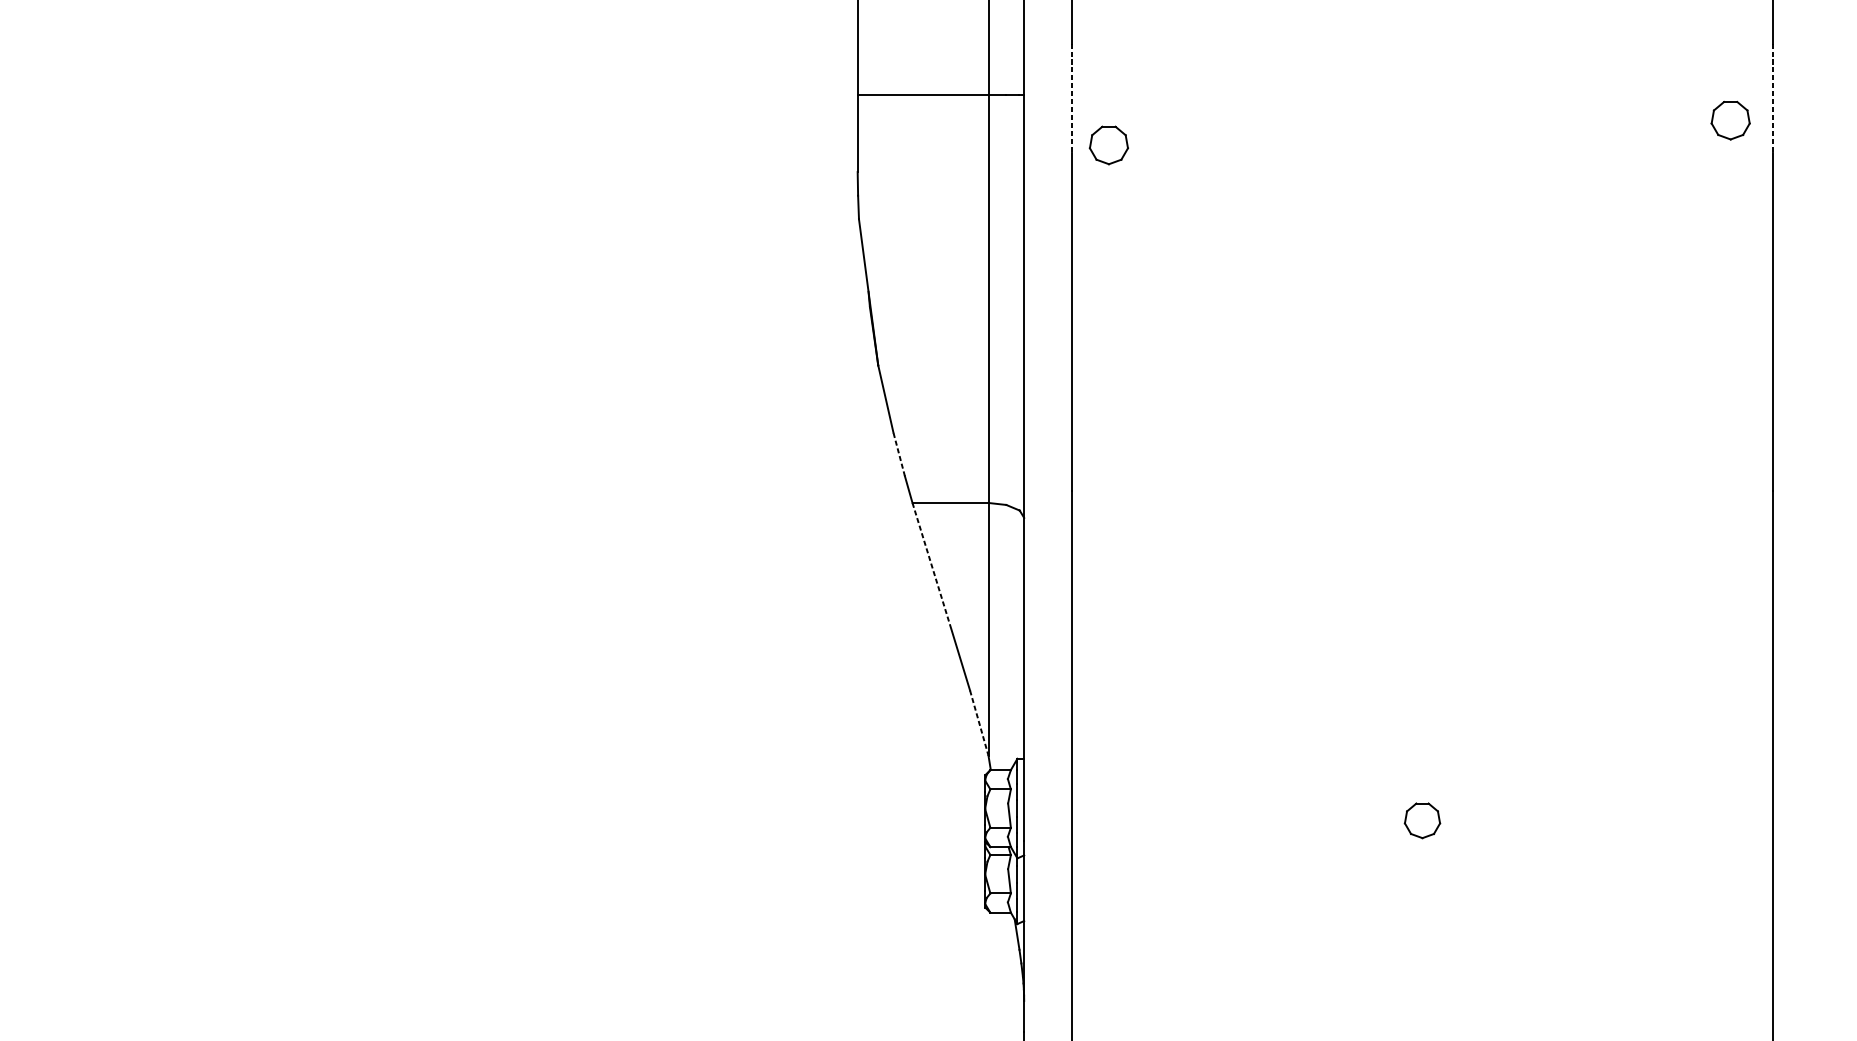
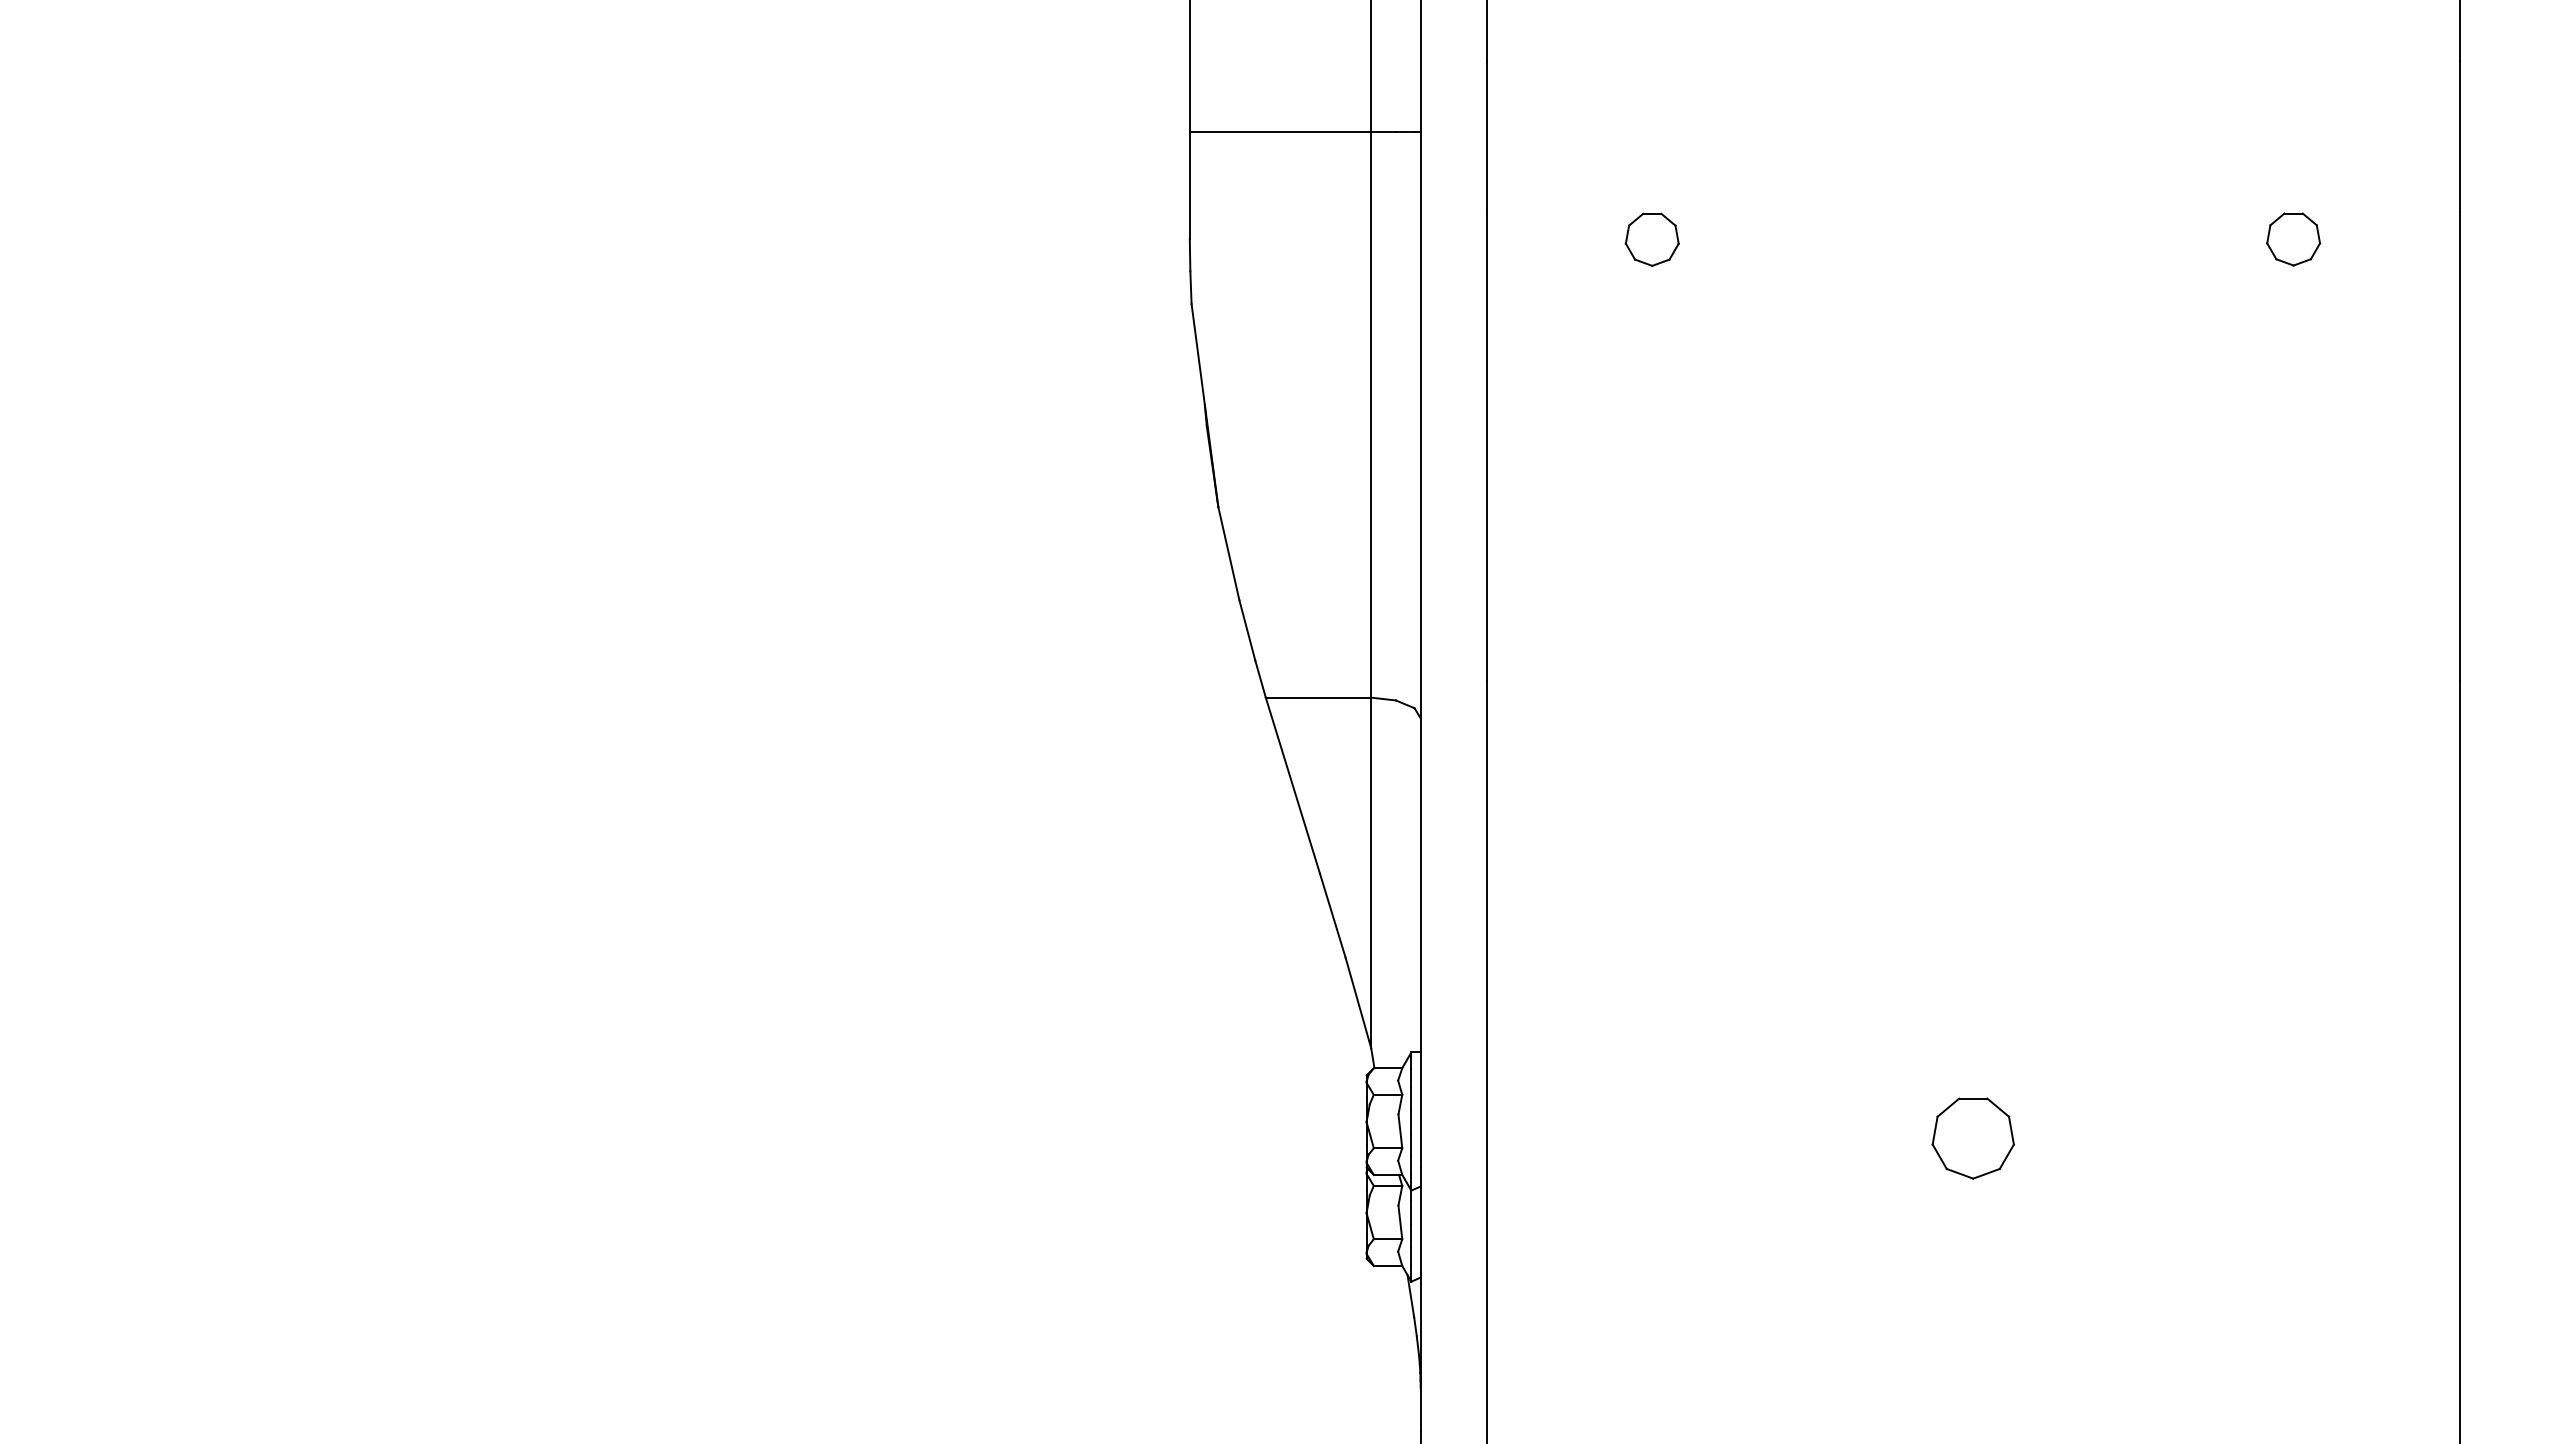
line: (1071, 98) -> (1486, 136), dashed -> solid
line: (1773, 98) -> (2459, 136), dashed -> solid
part: (1730, 120) -> (2293, 239), moved
part: (1108, 145) -> (1651, 239), moved
line: (899, 453) -> (1247, 629), dashed -> solid
line: (932, 567) -> (1293, 786), dashed -> solid
line: (979, 723) -> (1358, 1003), dashed -> solid
part: (1422, 820) -> (1972, 1138), size x1.67

